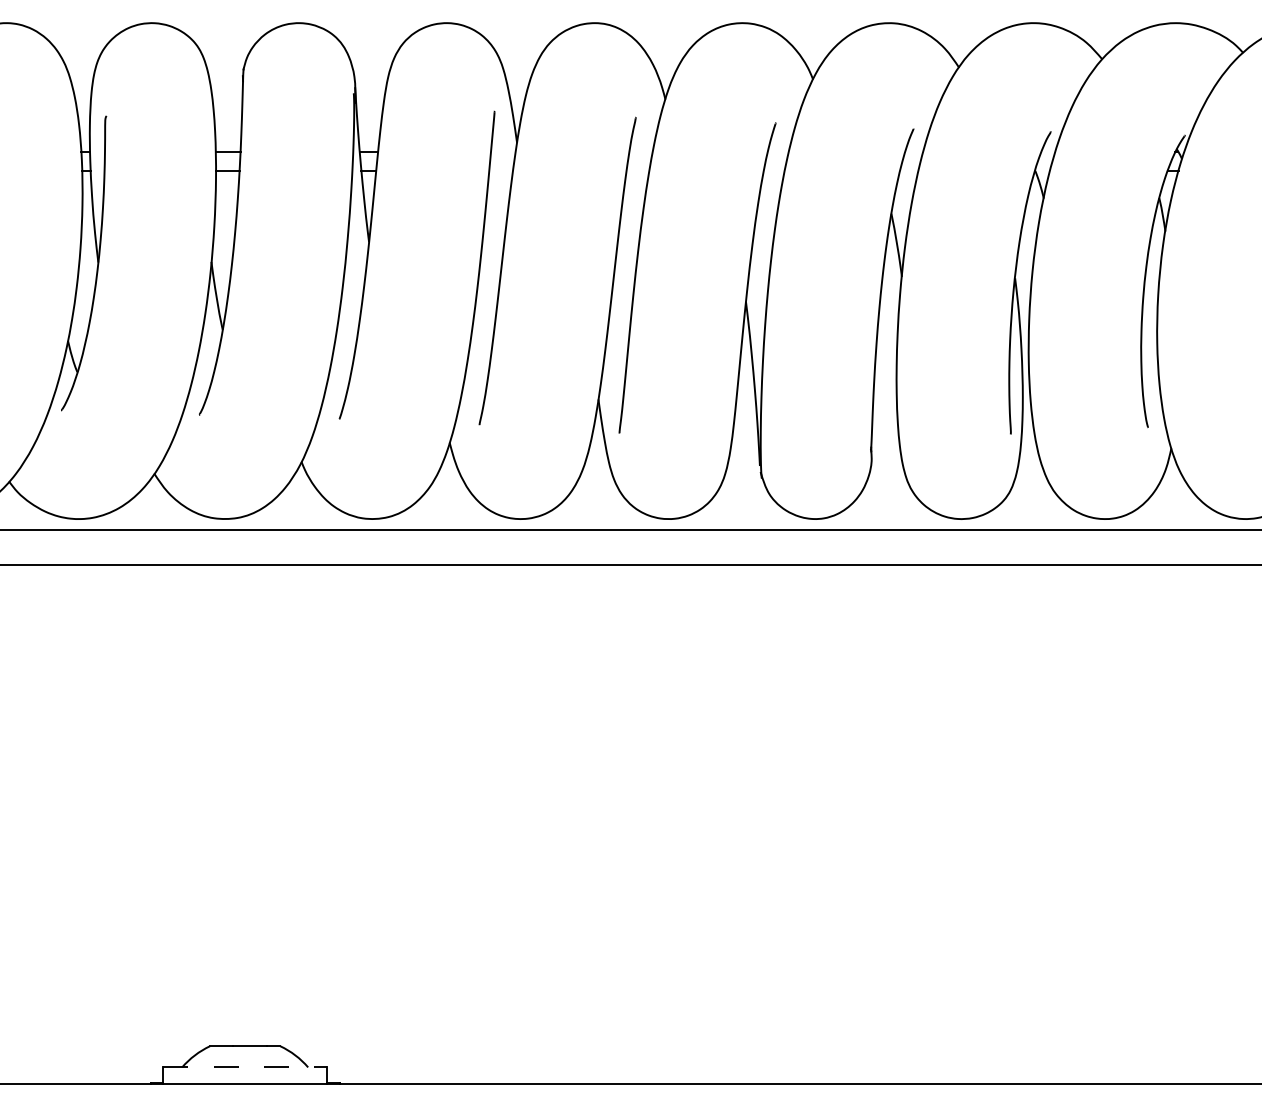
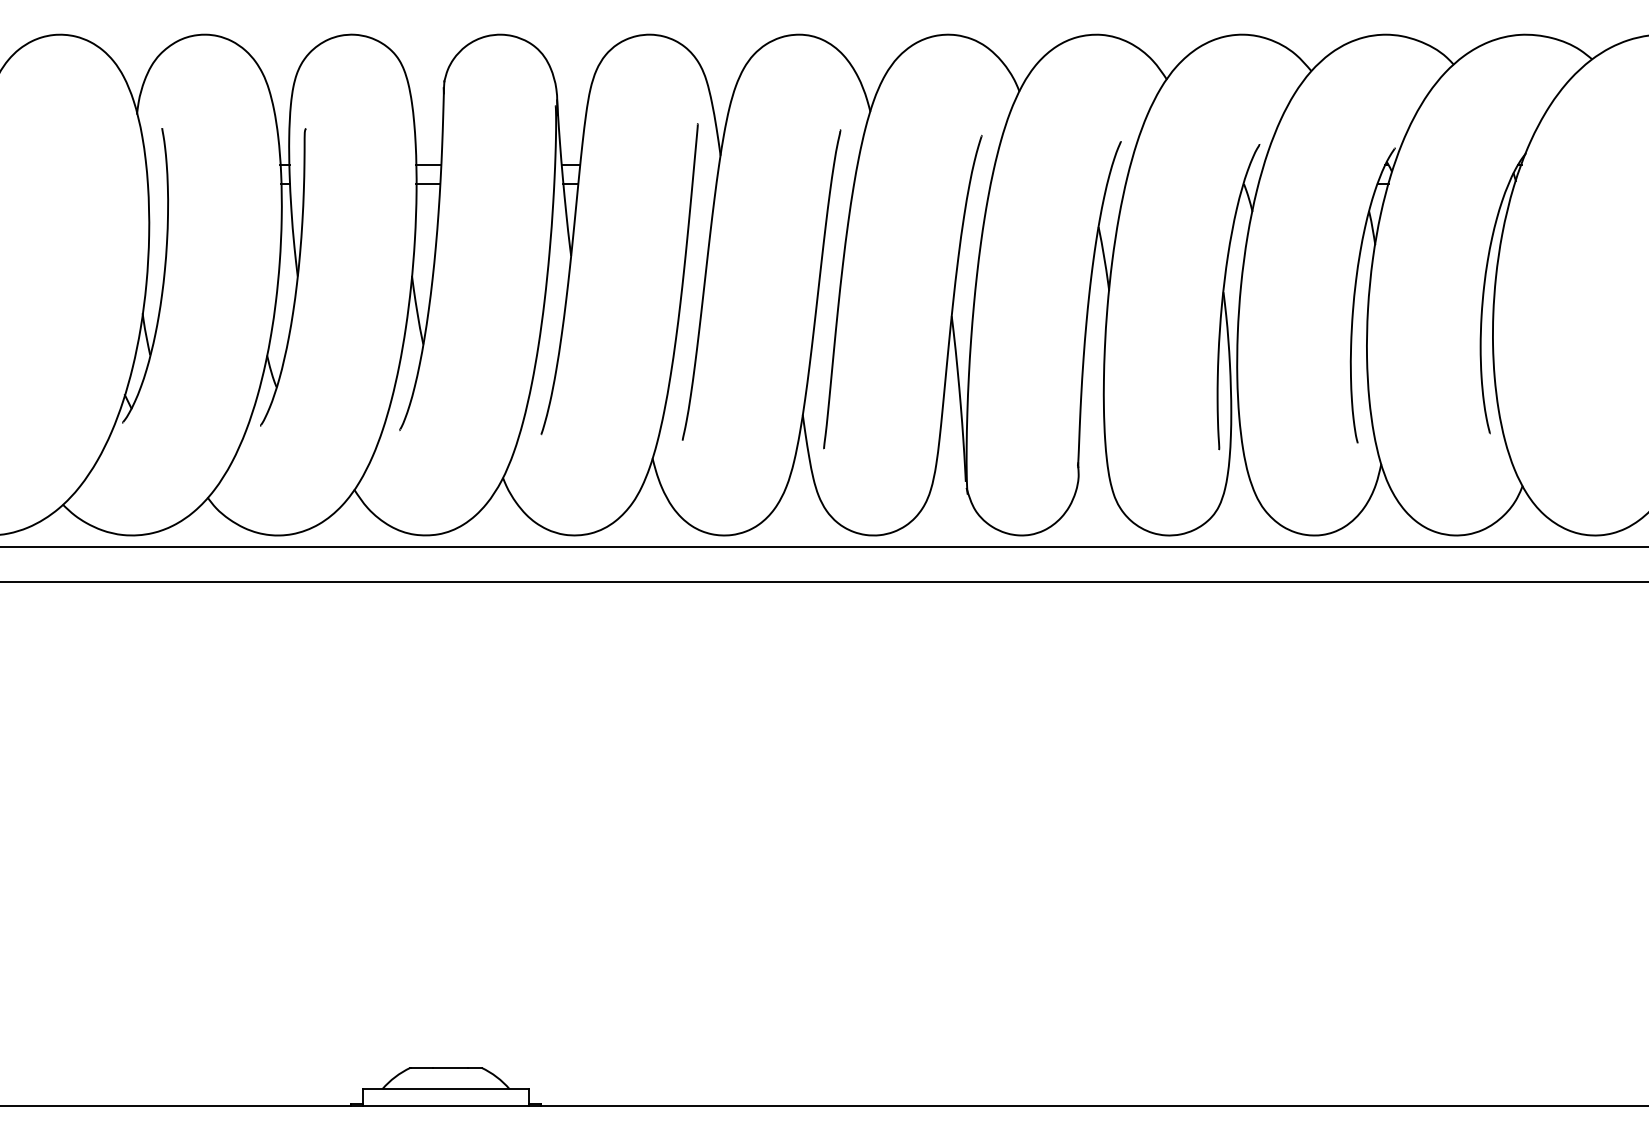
line: (245, 1067) -> (446, 1089), dashed -> solid

